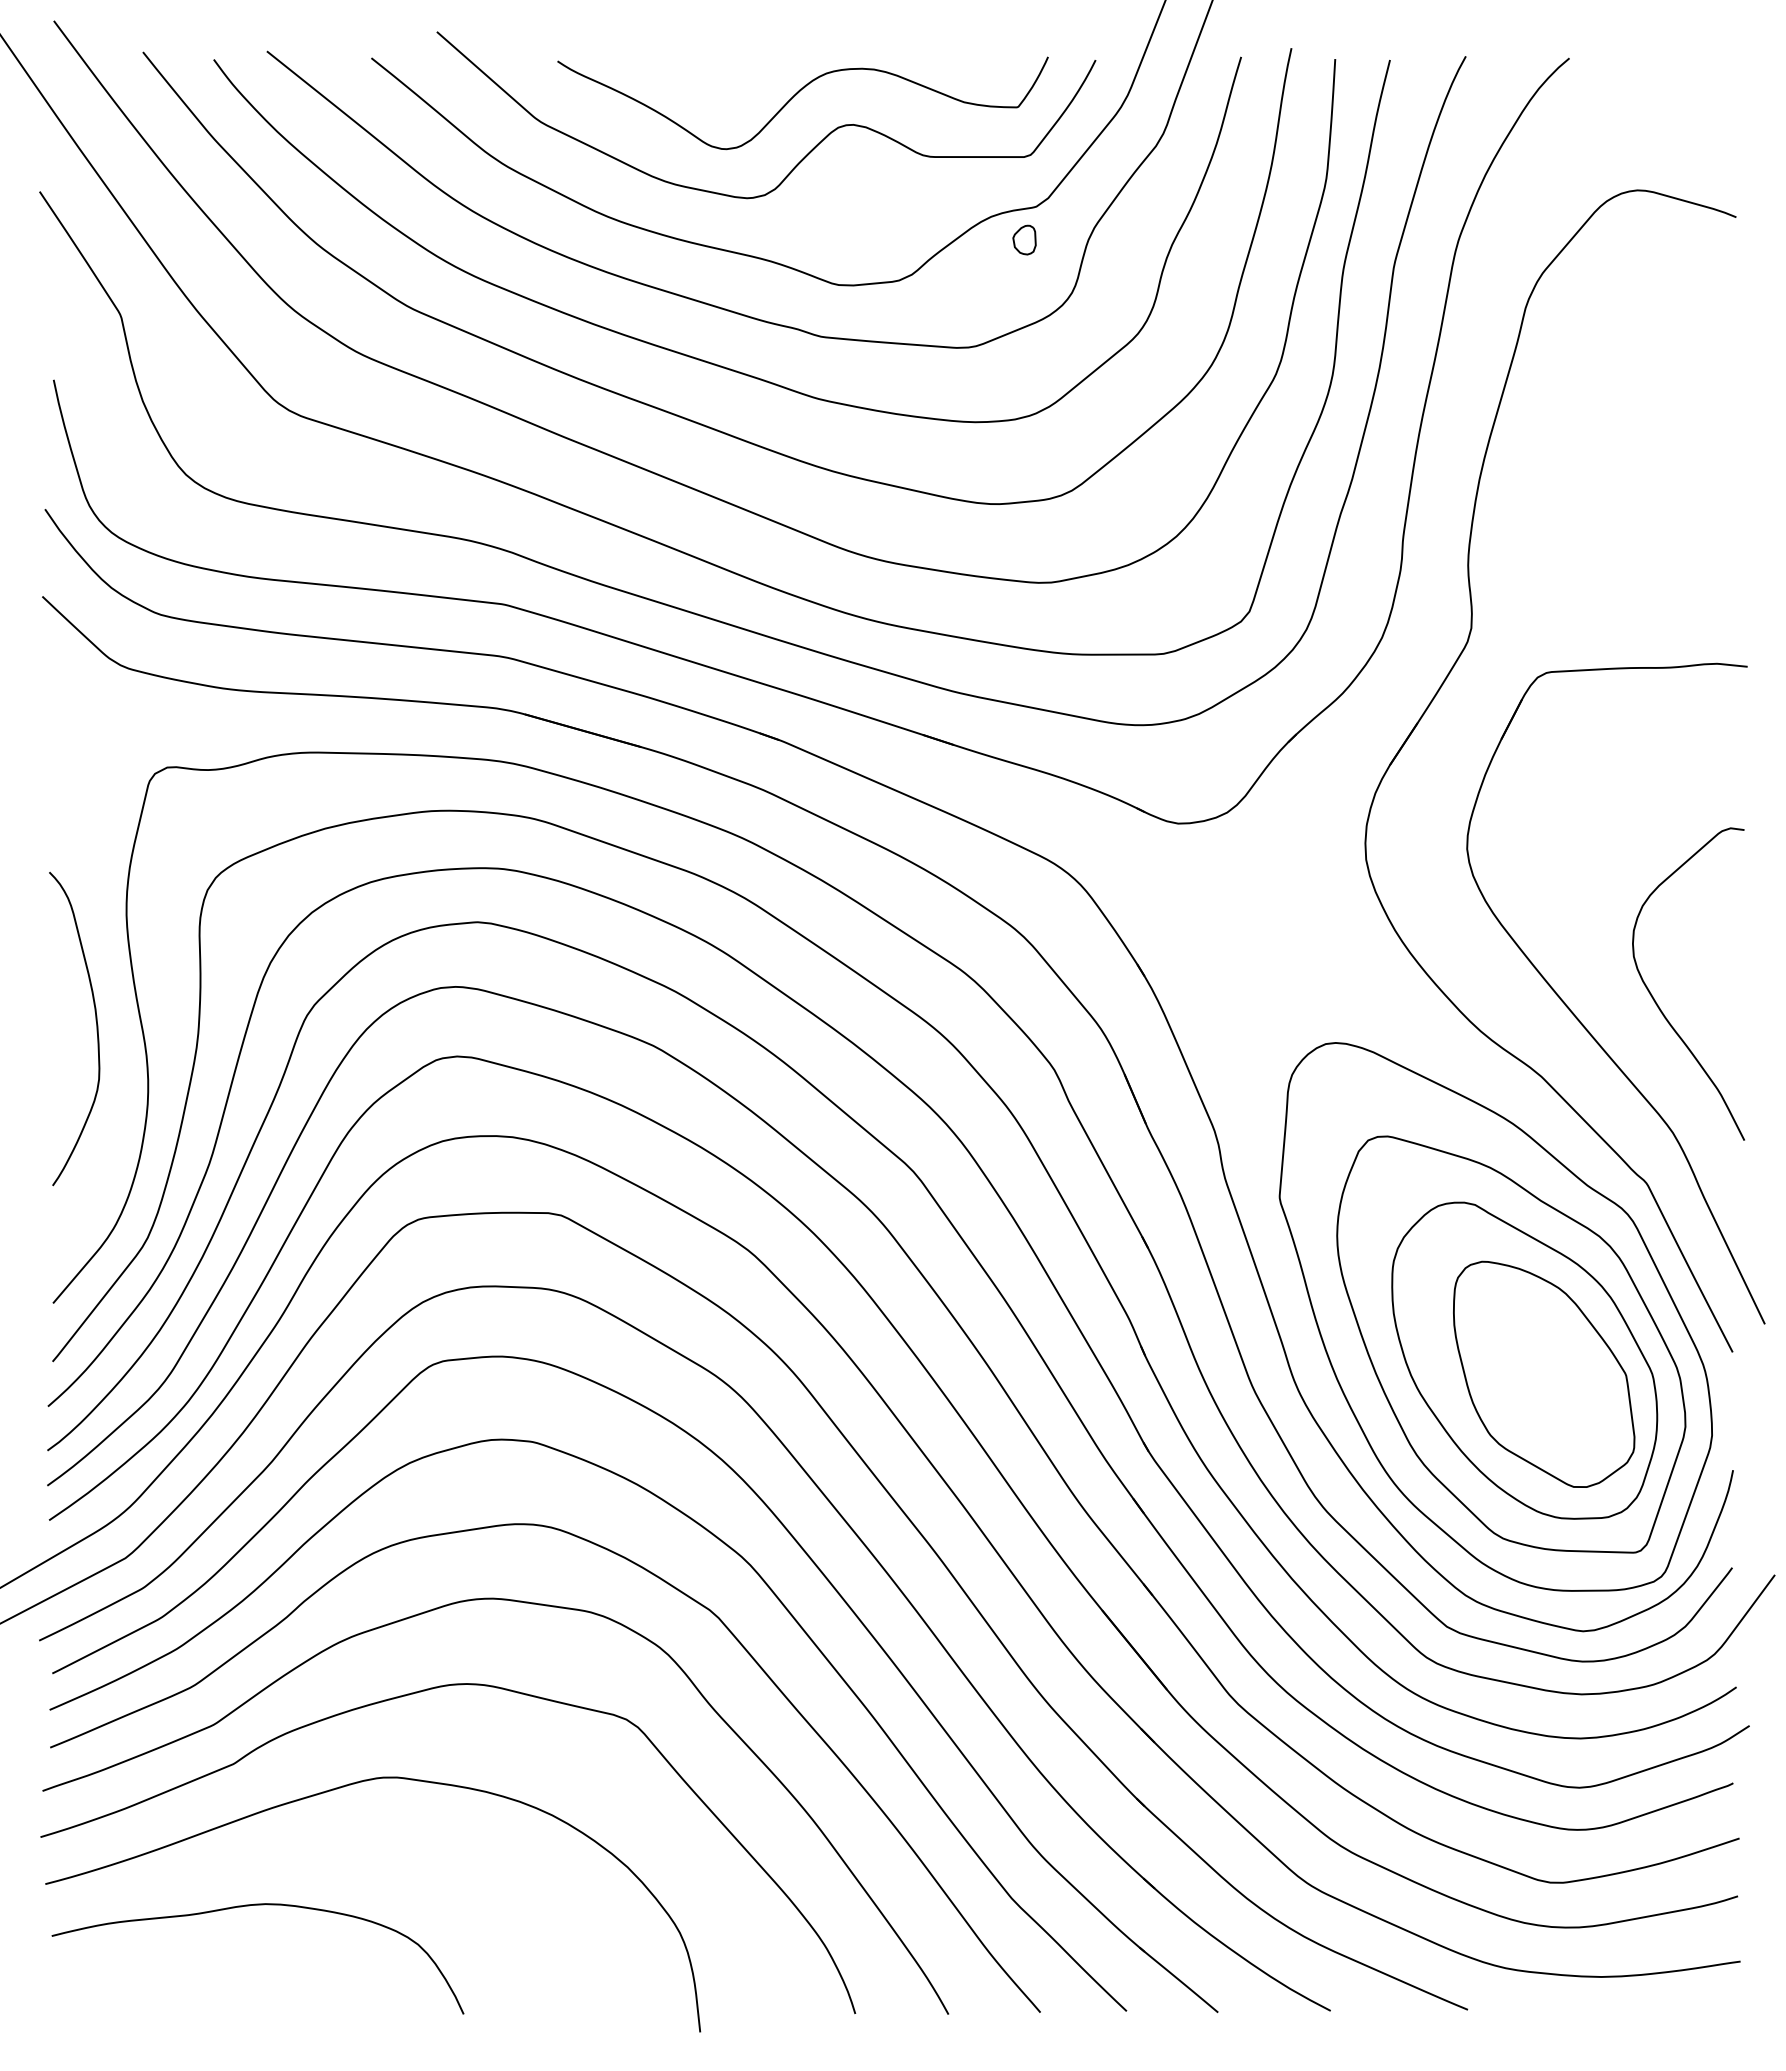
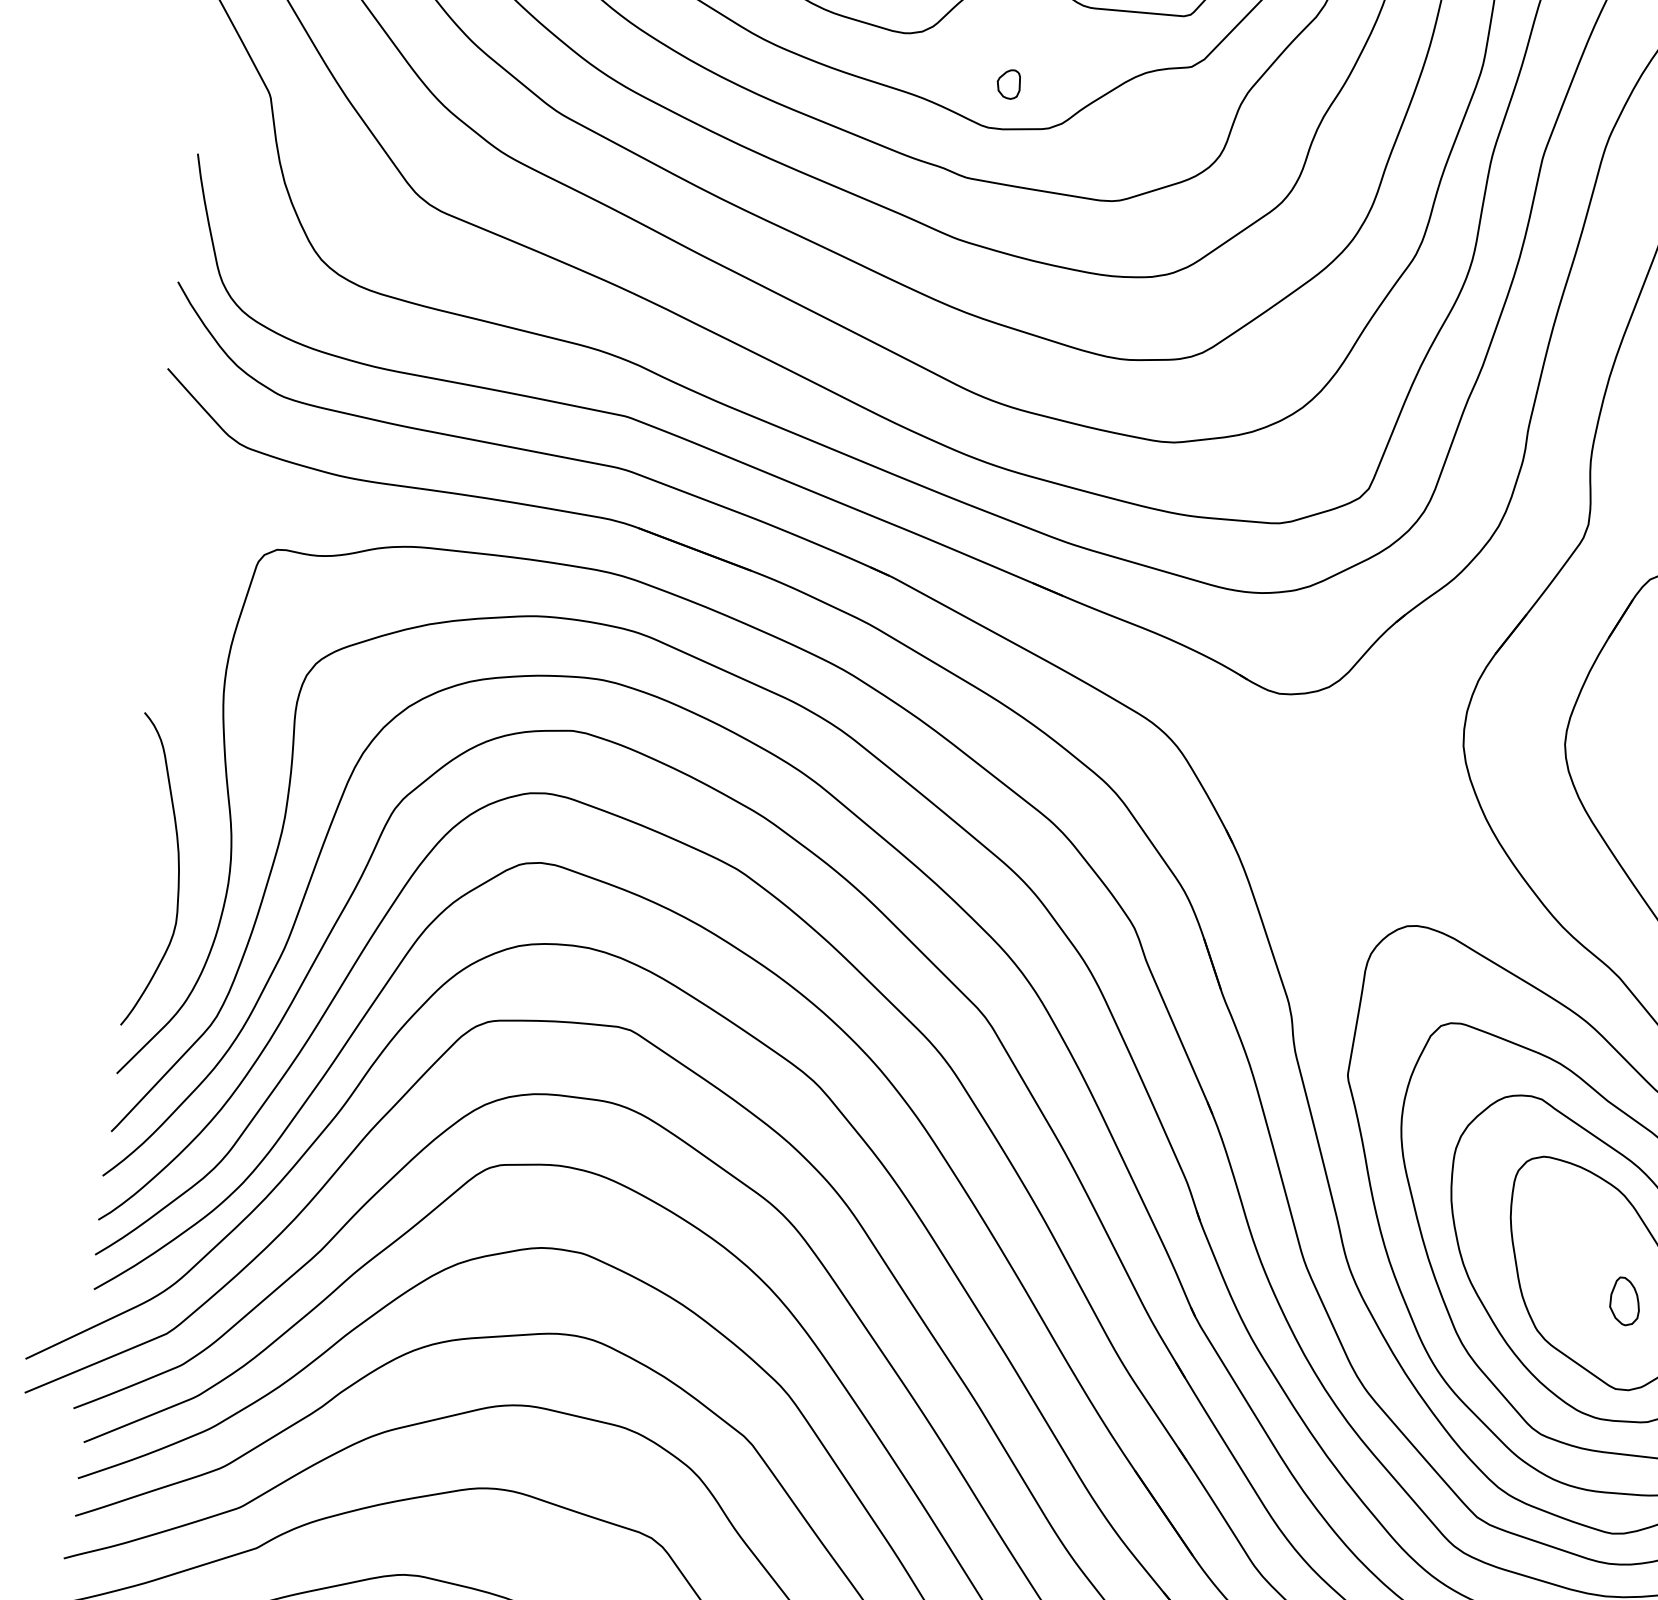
part: (1024, 239) -> (1008, 83), moved
curve: (96, 1029) -> (177, 873), moved
part: (1575, 1398) -> (1625, 1301), added

